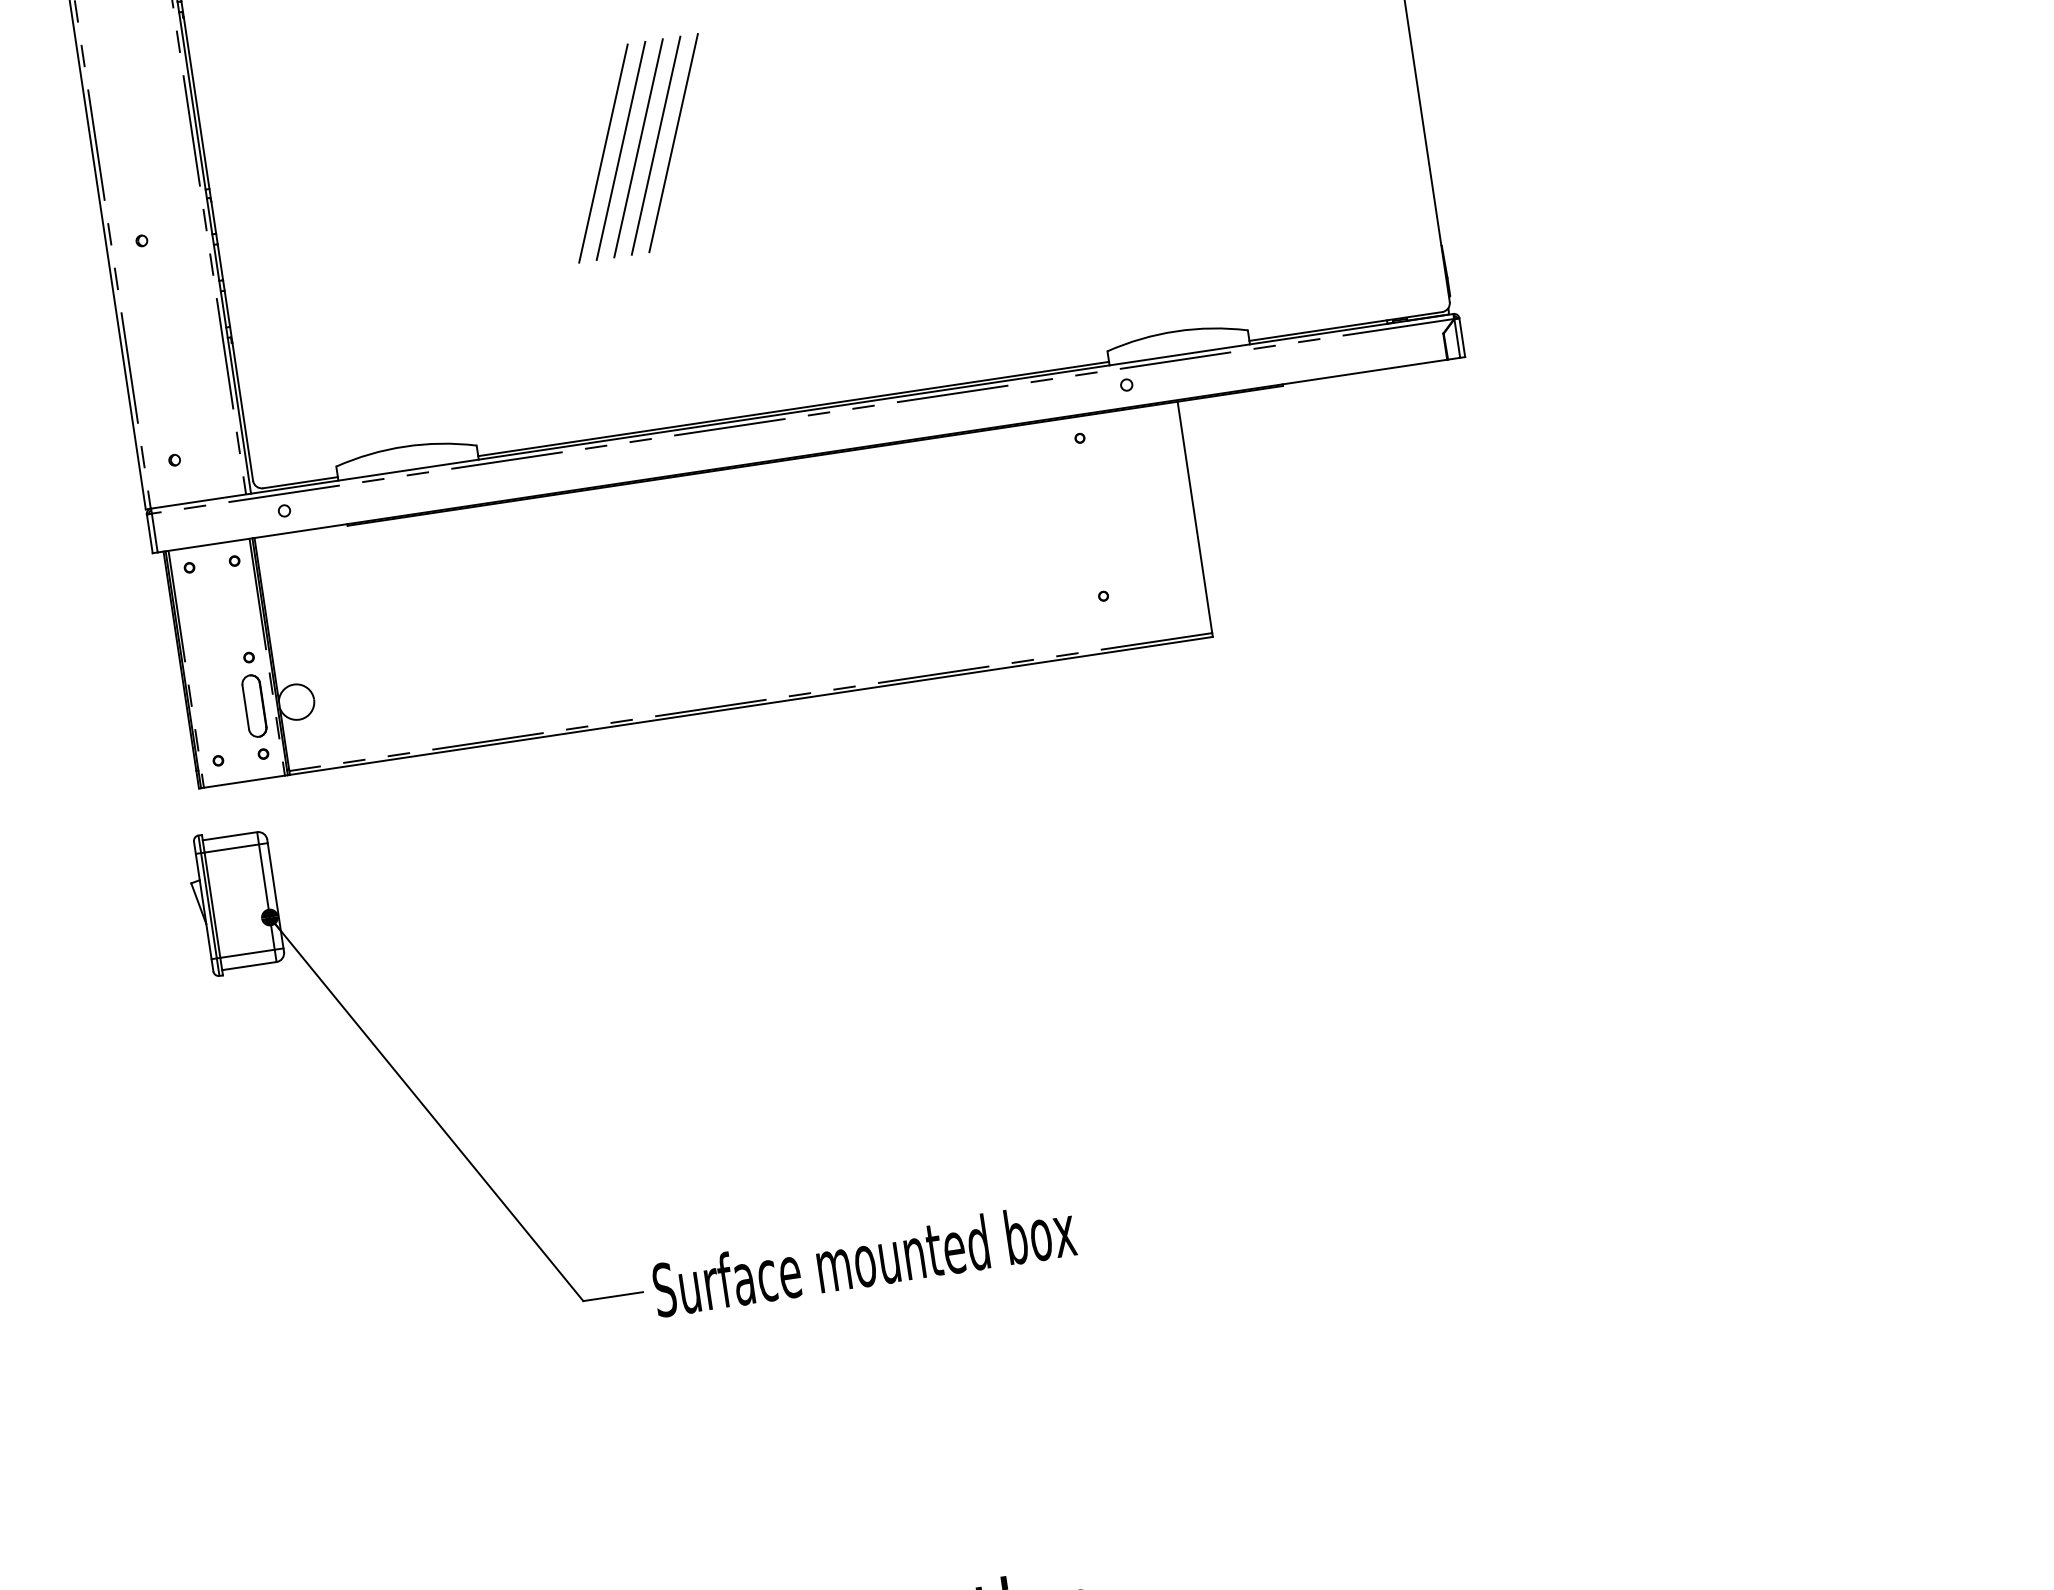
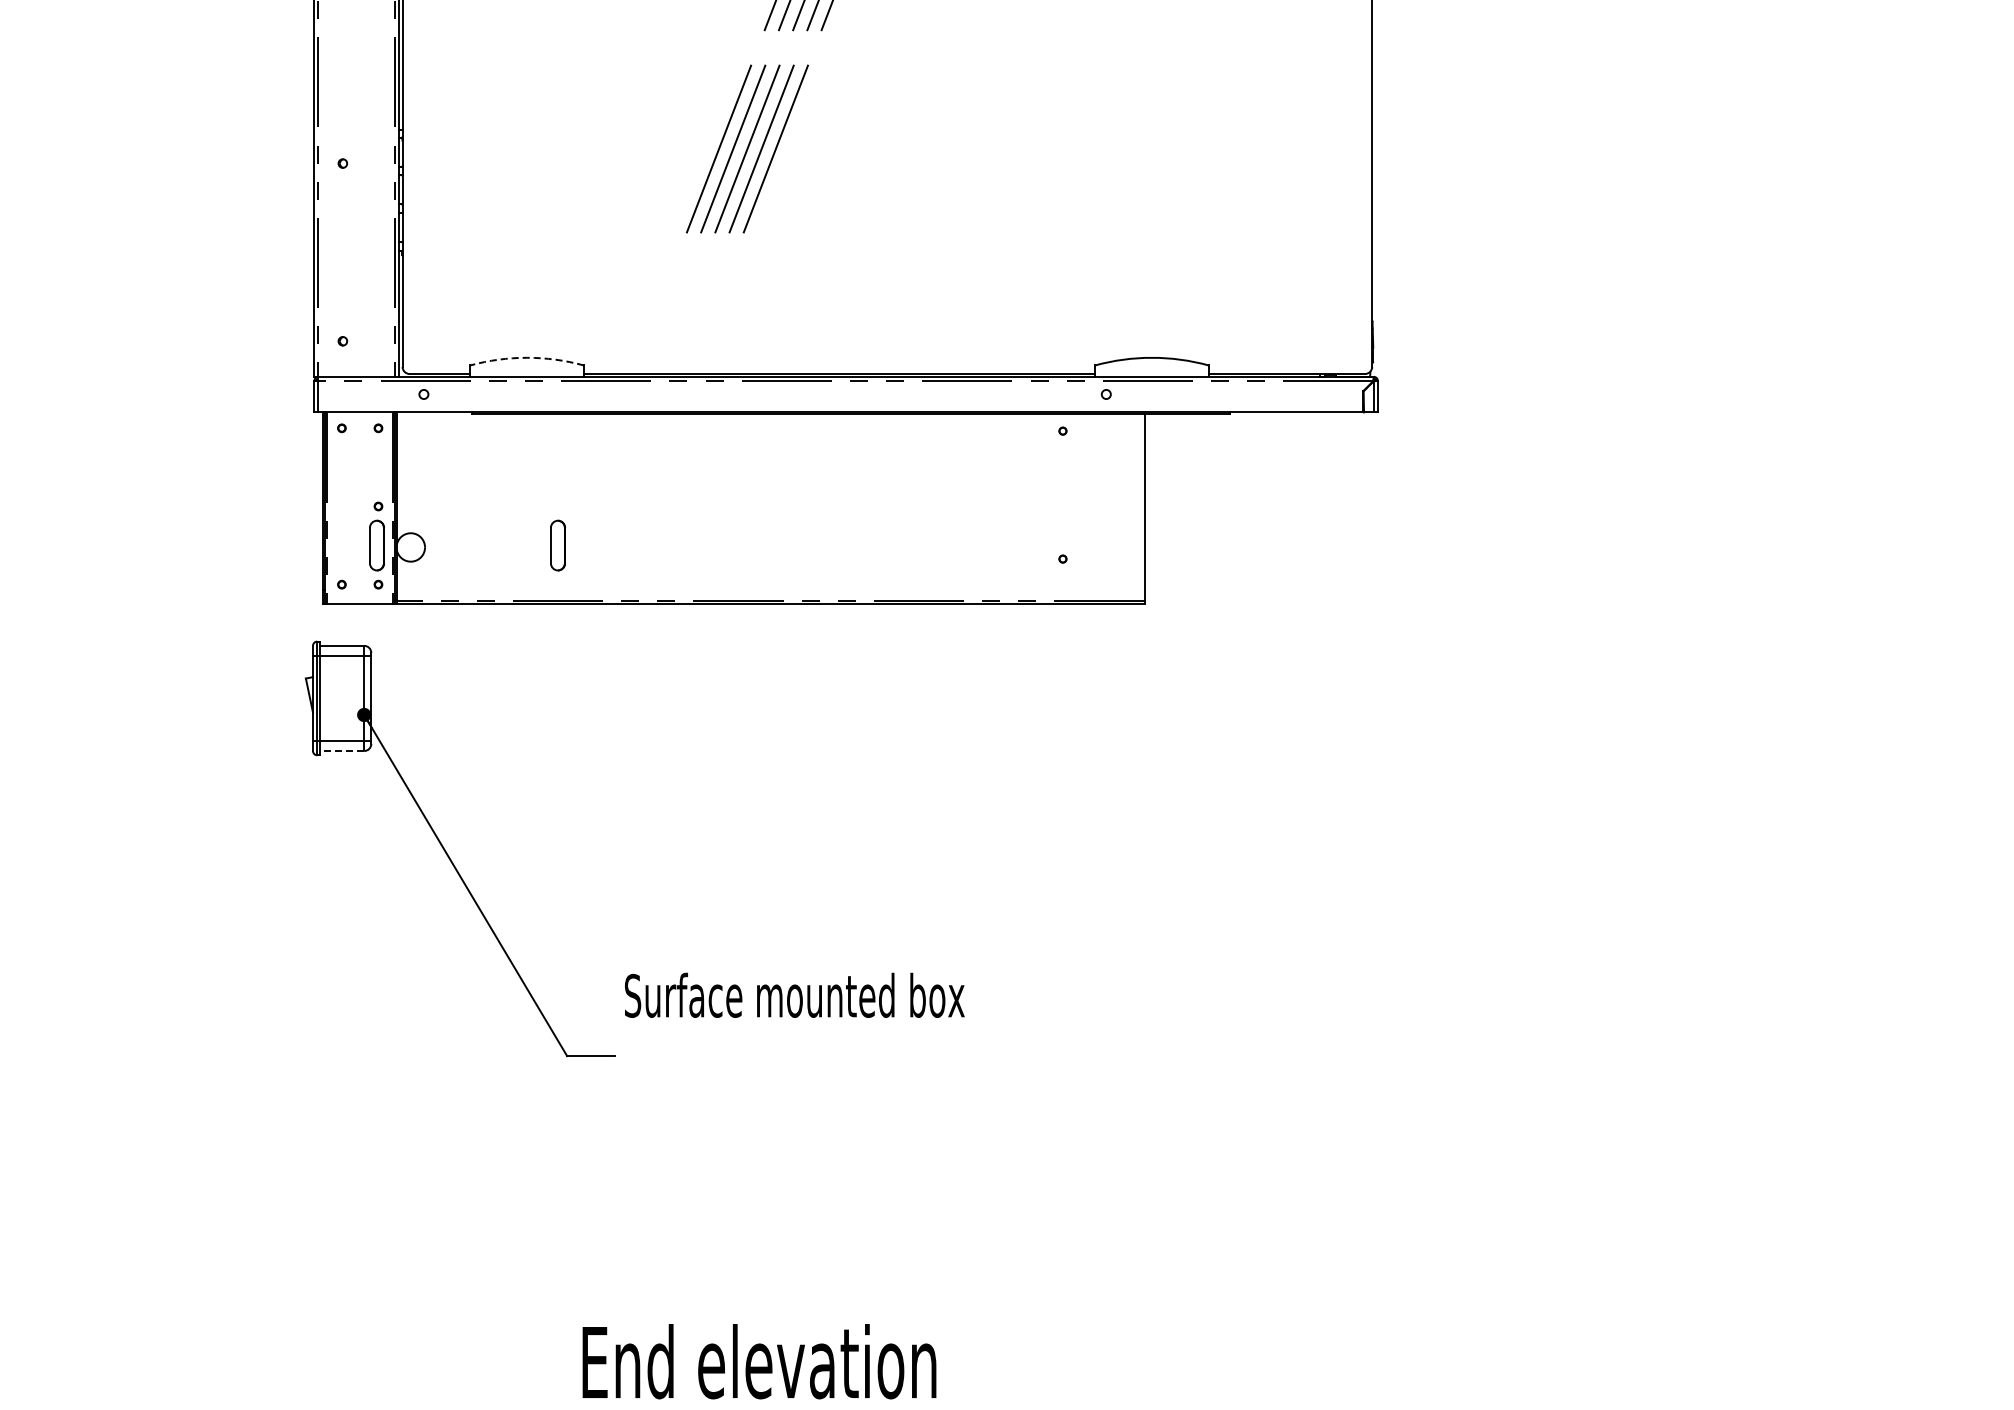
arc: (405, 446) -> (527, 357), solid -> dashed
part: (477, 672) -> (557, 545), added
line: (248, 966) -> (341, 751), solid -> dashed
text: (863, 1258) -> (794, 994), moved

